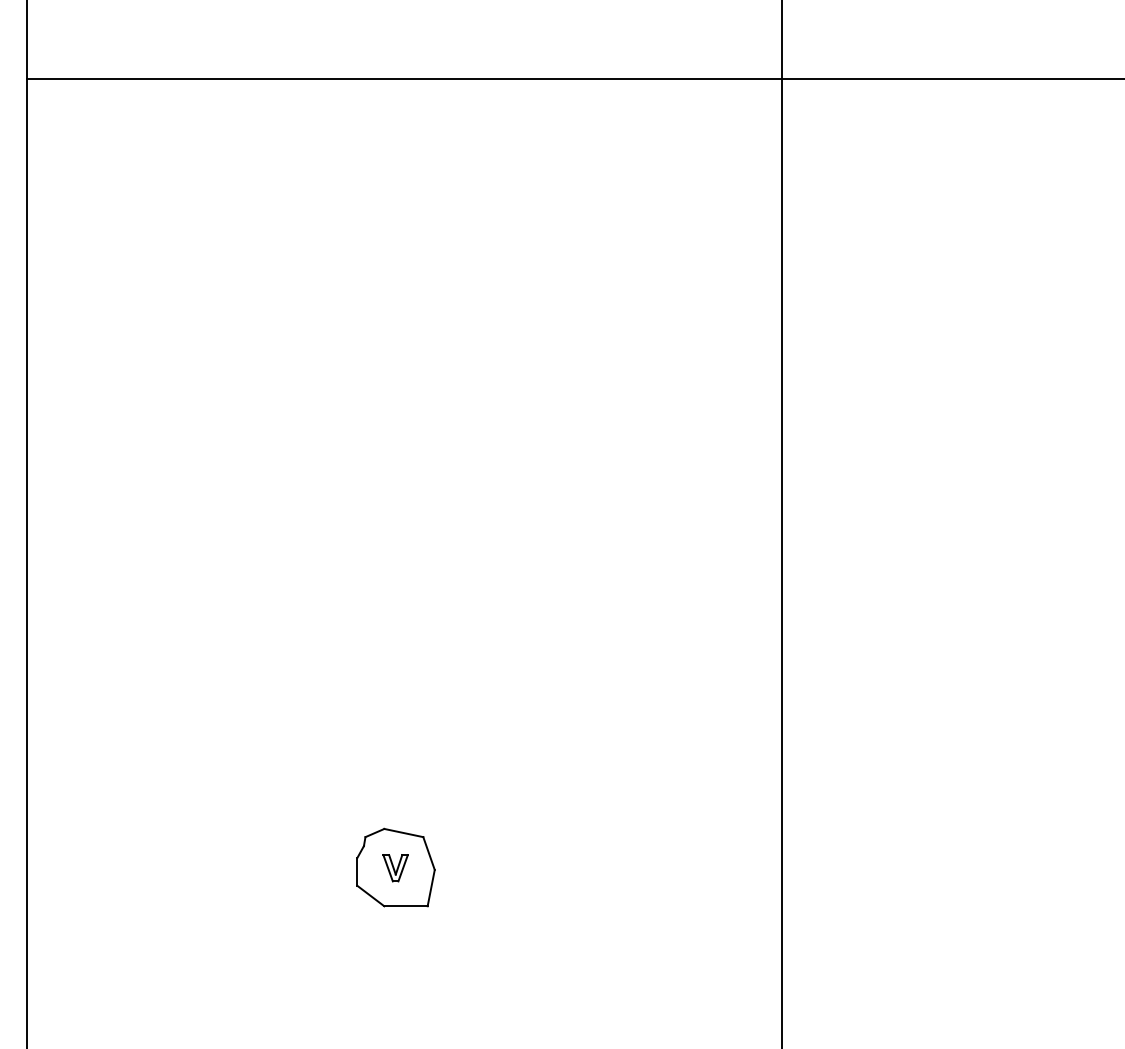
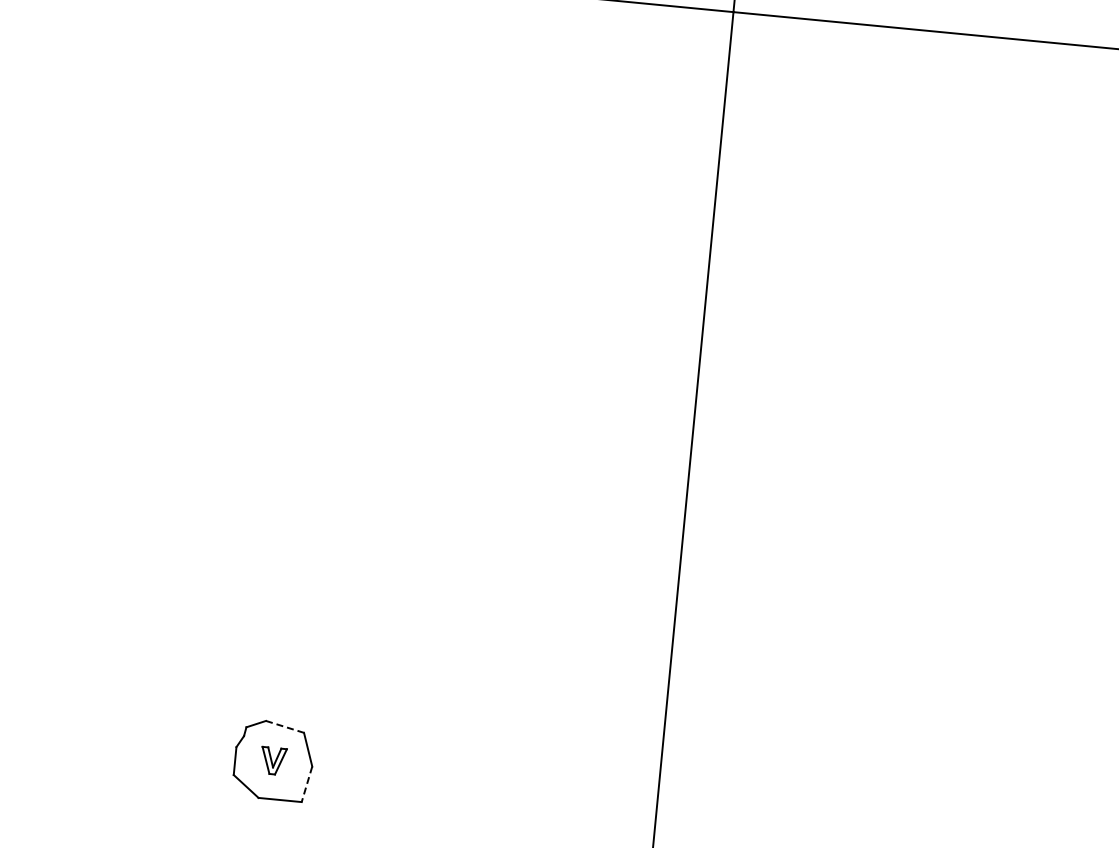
line: (403, 833) -> (284, 727), solid -> dashed
line: (431, 888) -> (307, 784), solid -> dashed

